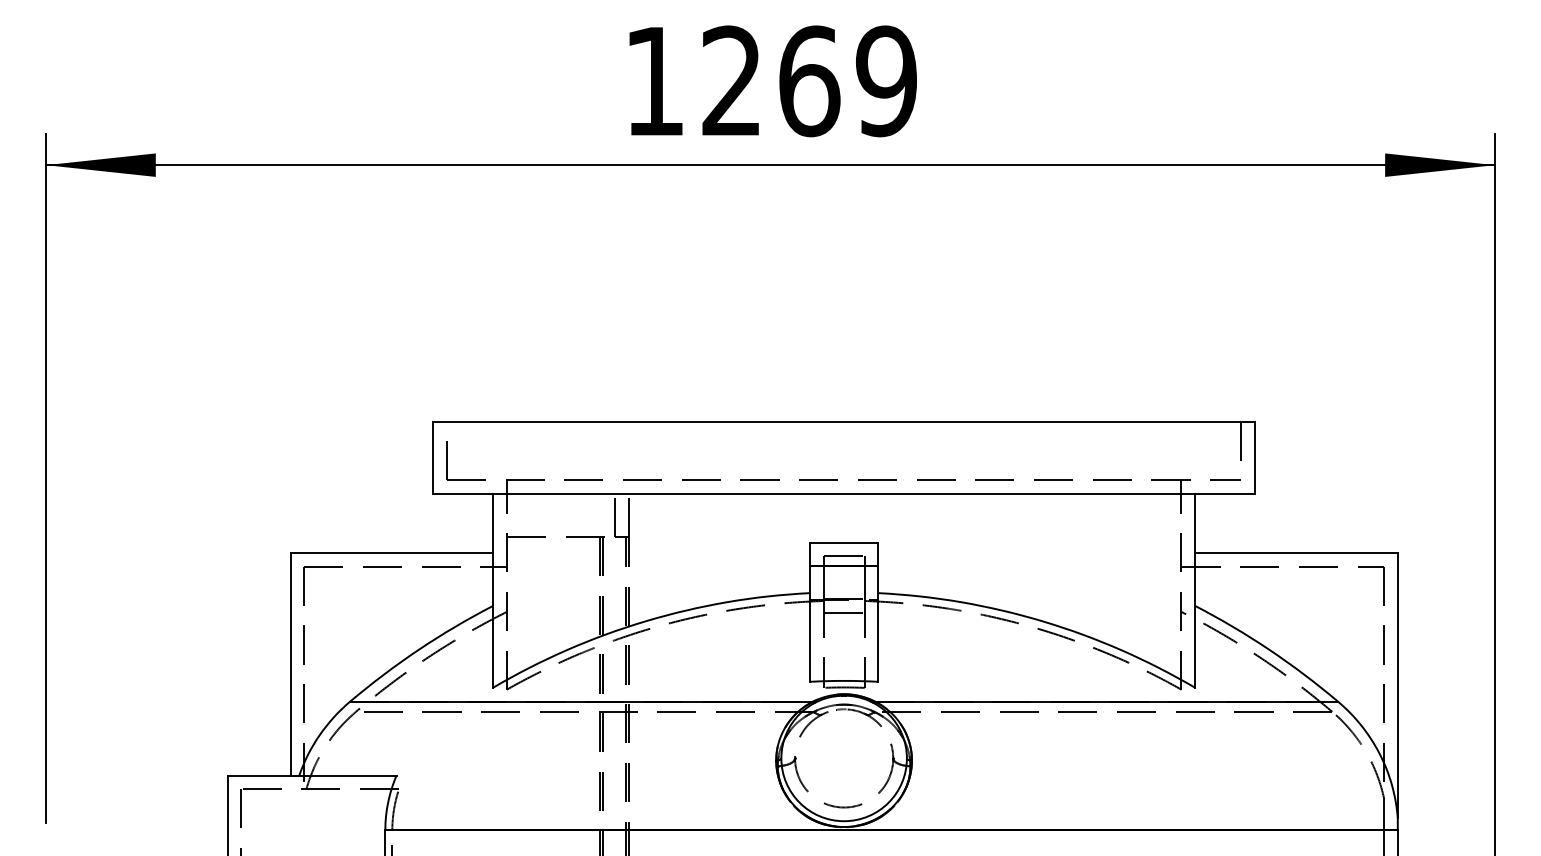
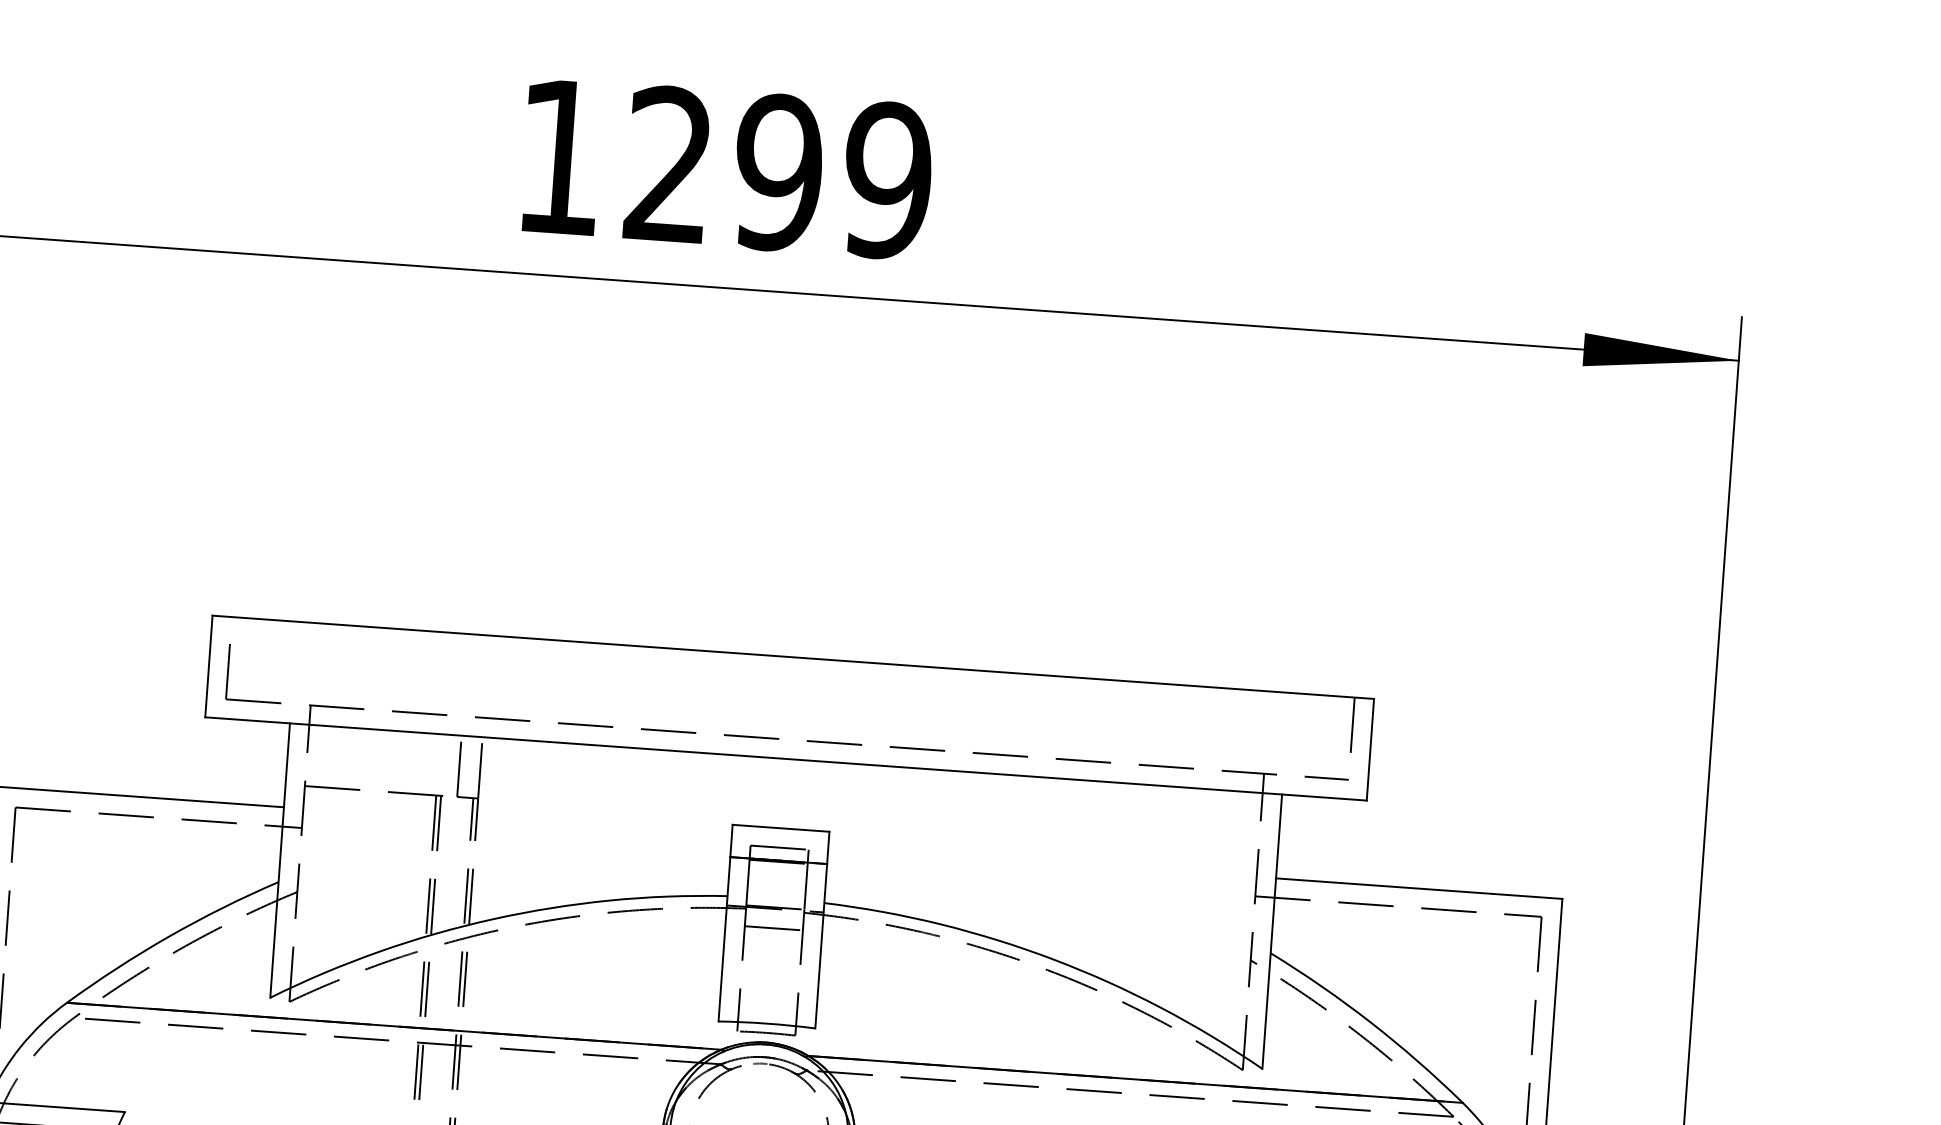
text: (809, 81) -> (778, 173), 1269 -> 1299

